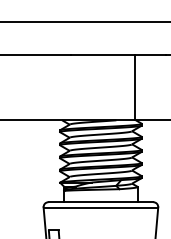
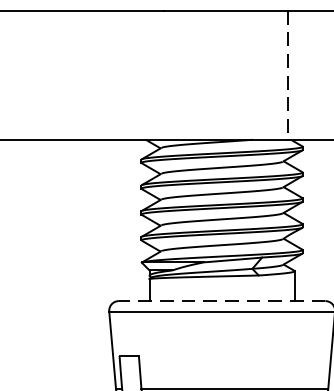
line: (134, 87) -> (288, 75), solid -> dashed
line: (100, 202) -> (221, 301), solid -> dashed

